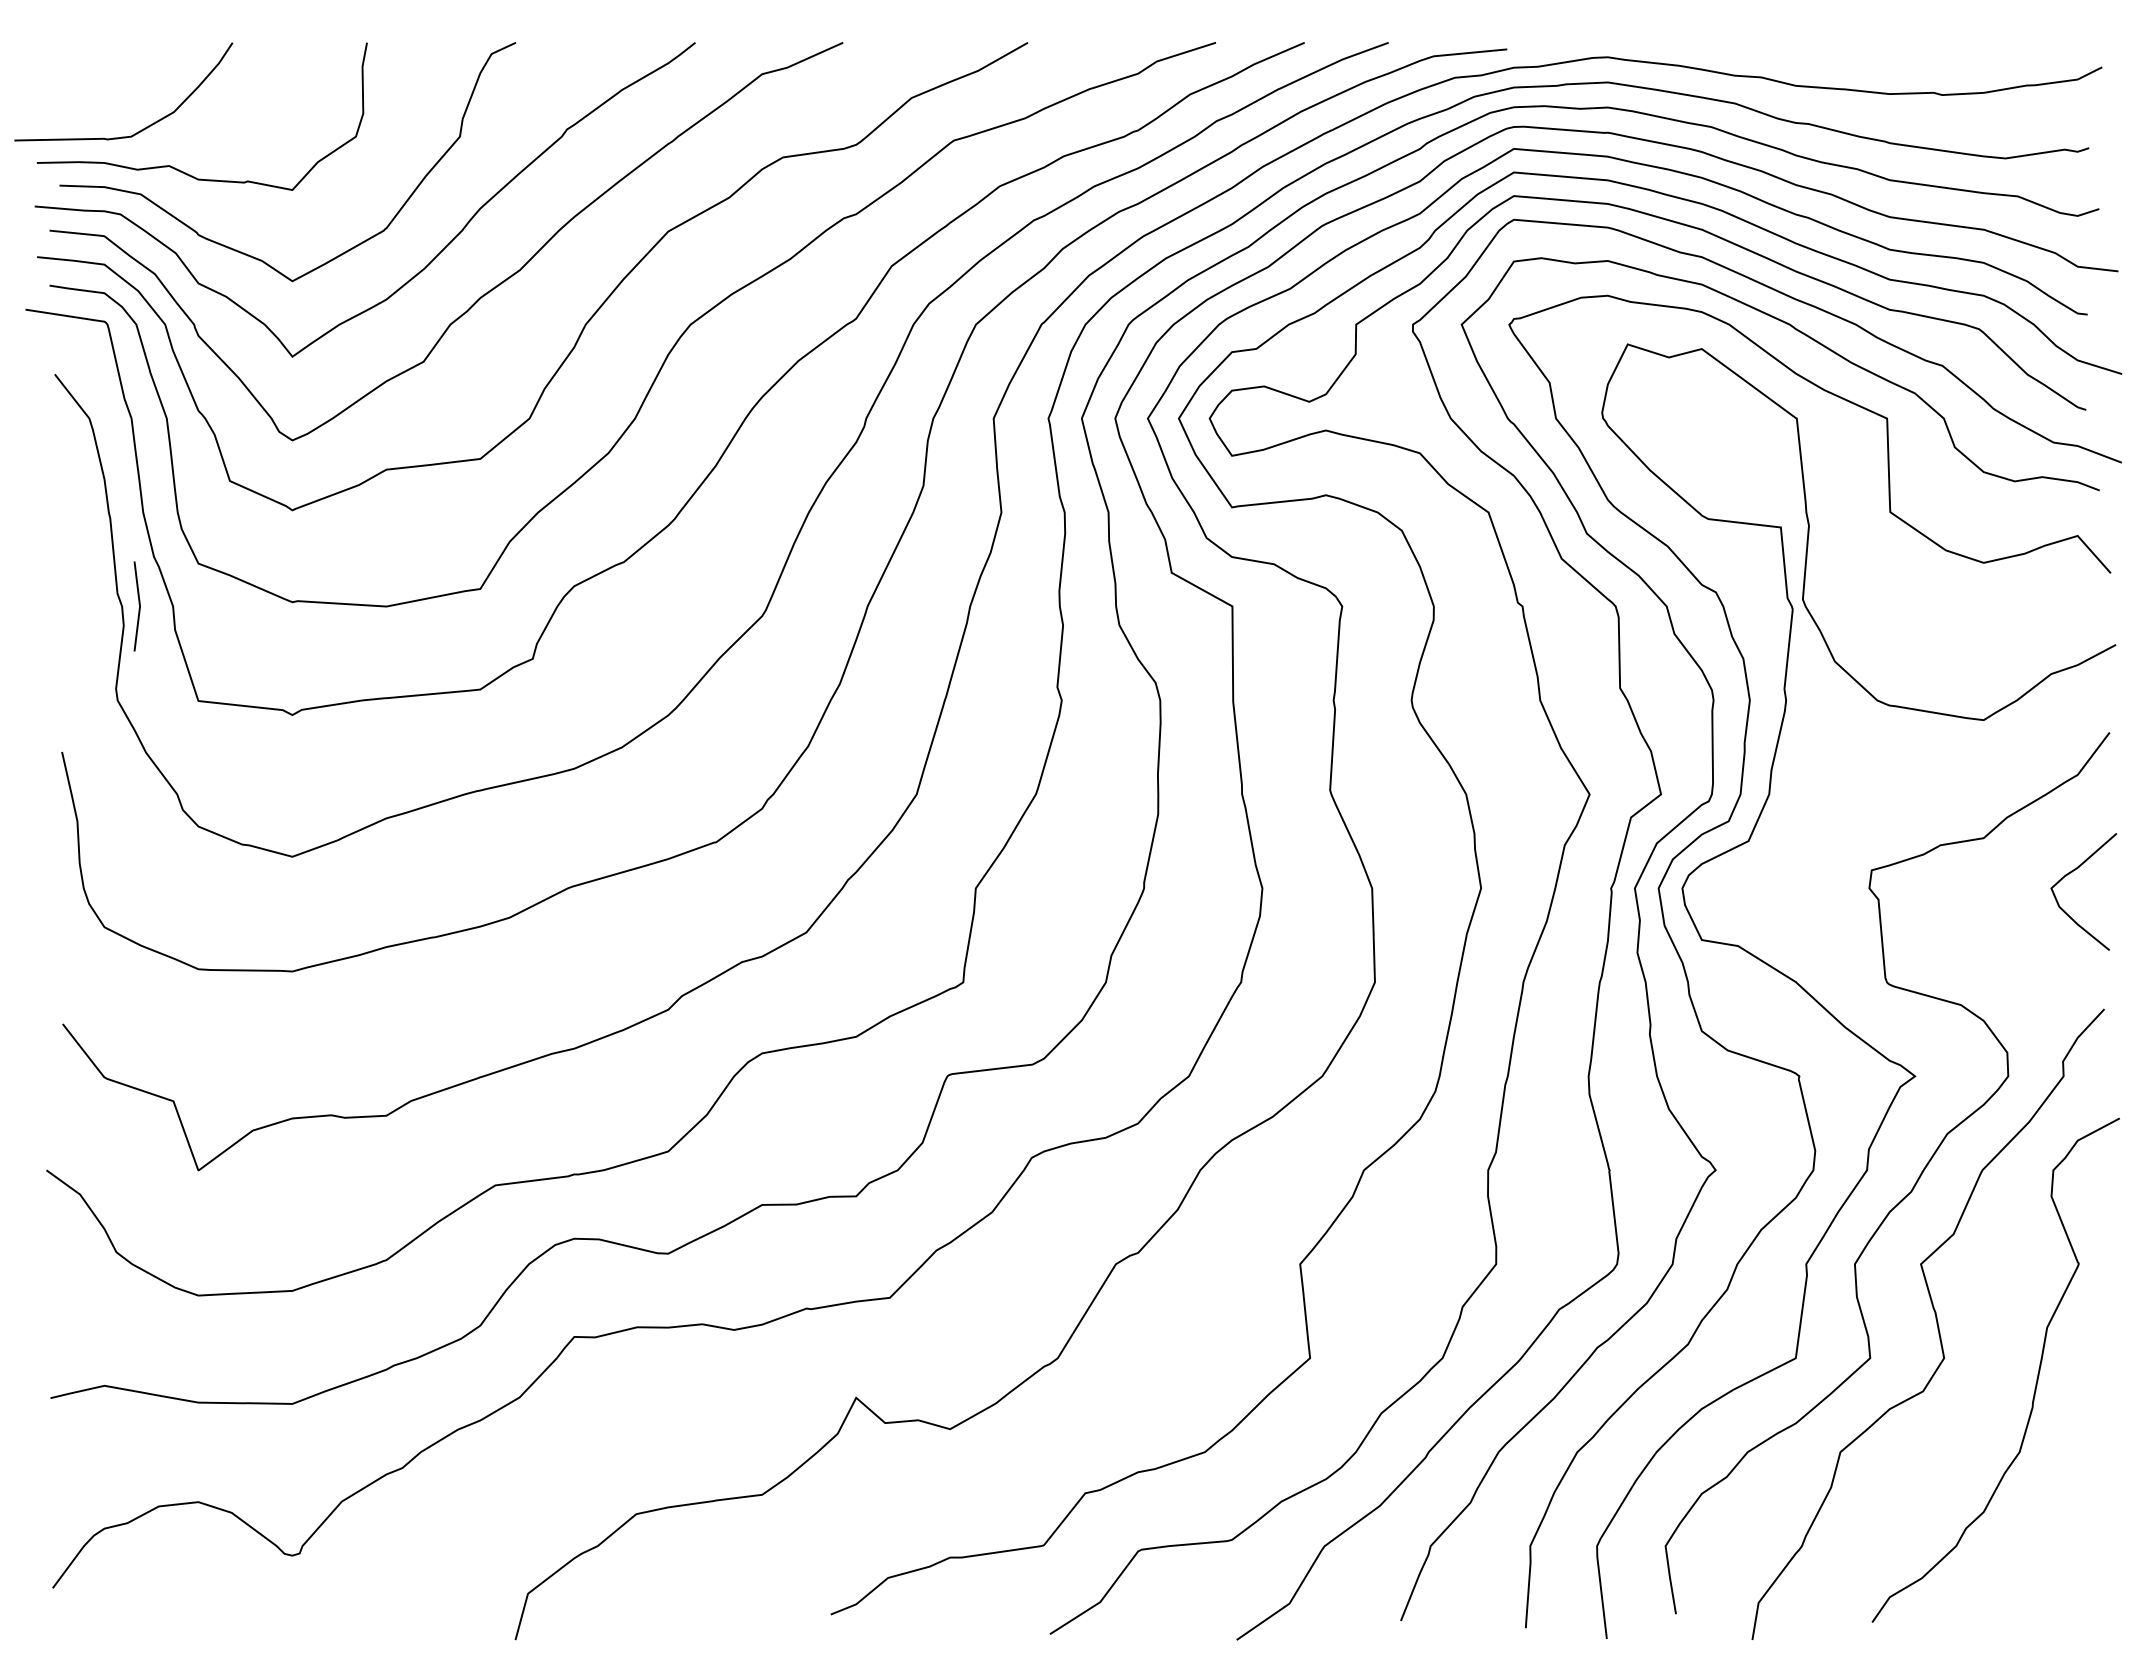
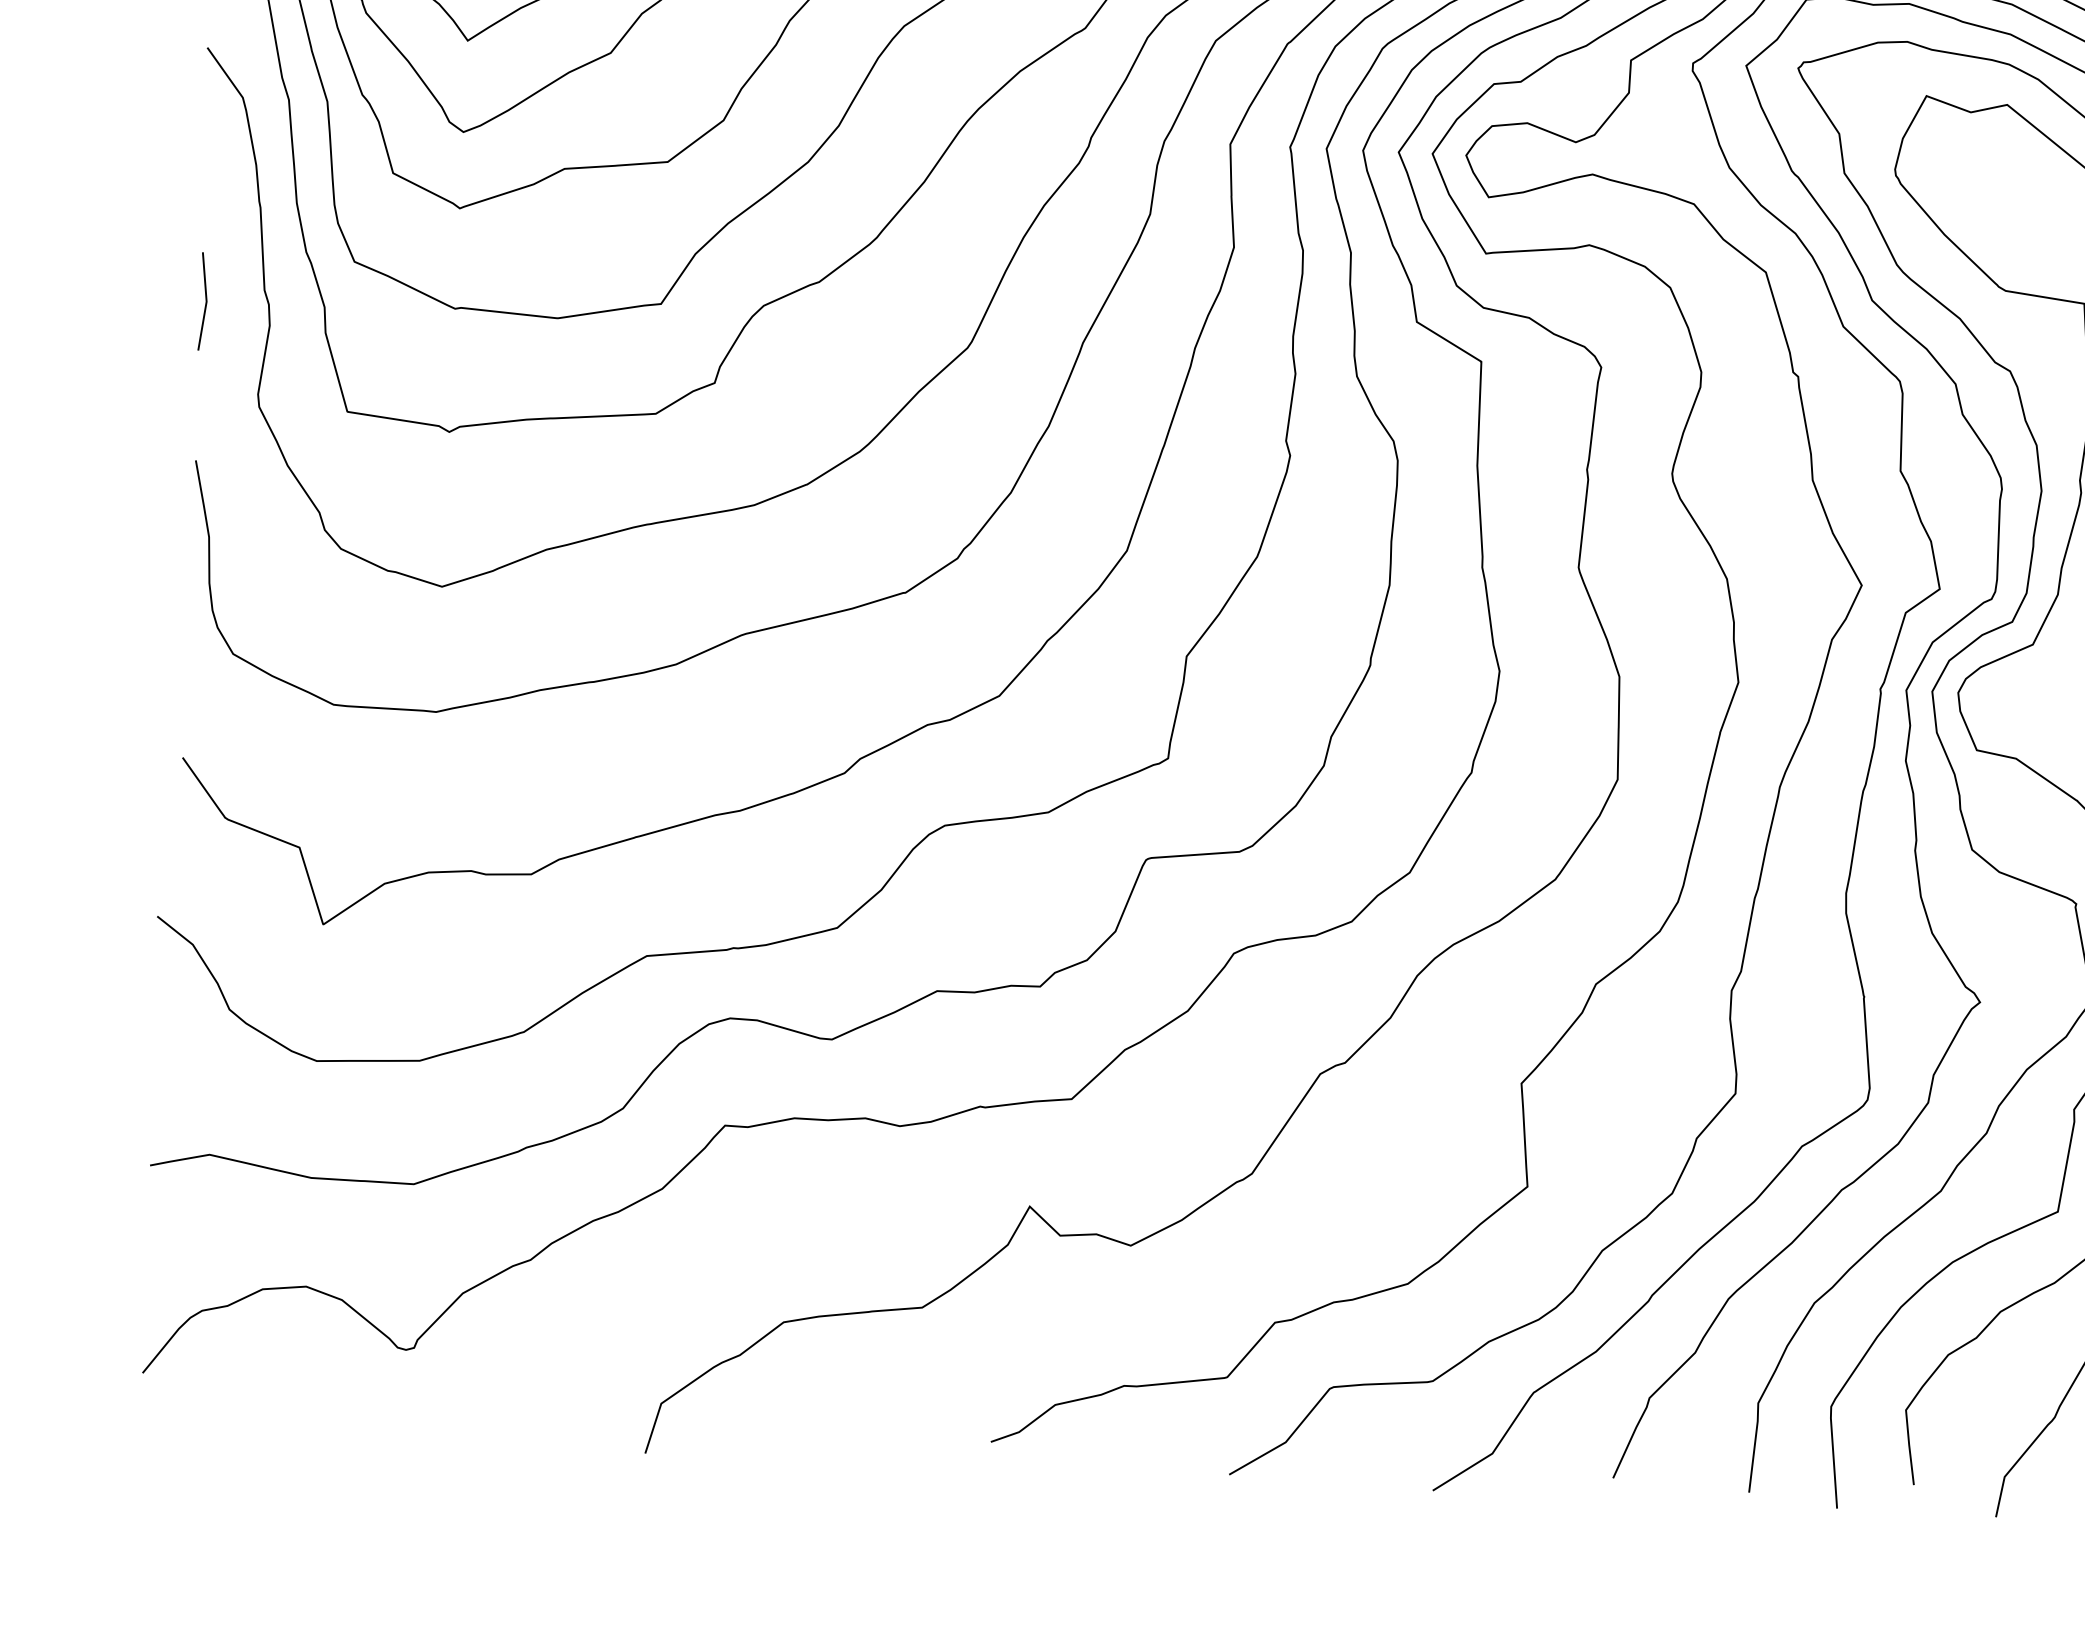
line: (138, 604) -> (205, 299), moved

